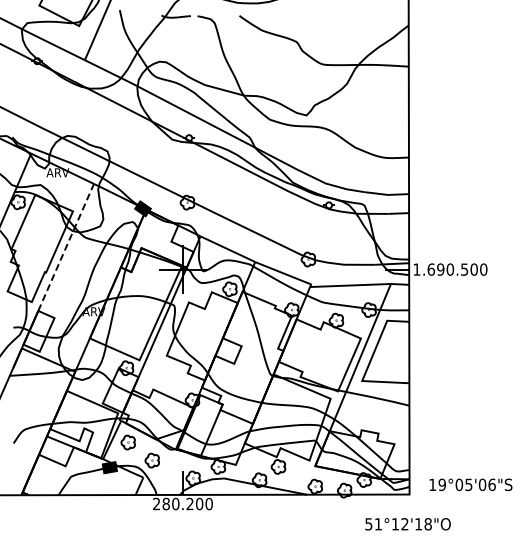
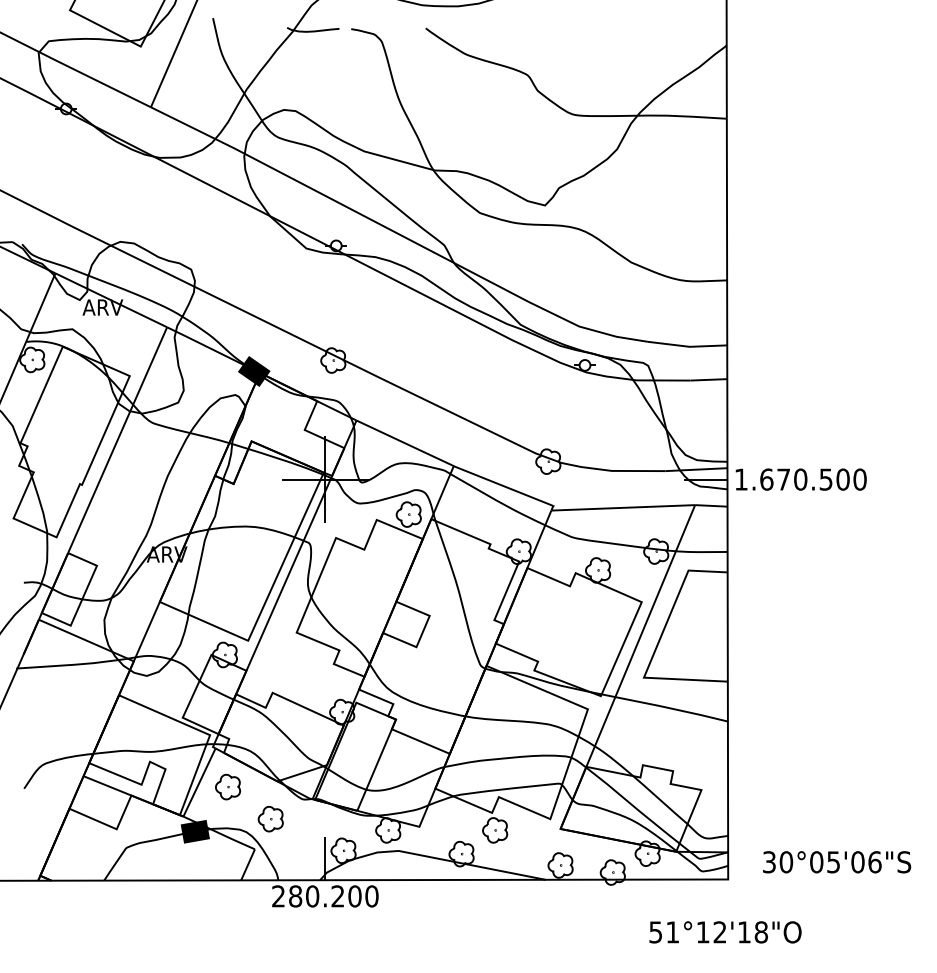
line: (66, 247) -> (118, 440), dashed -> solid
text: (440, 269) -> (783, 479), 1.690.500 -> 1.670.500
text: (437, 484) -> (777, 861), 19°05'06"S -> 30°05'06"S

